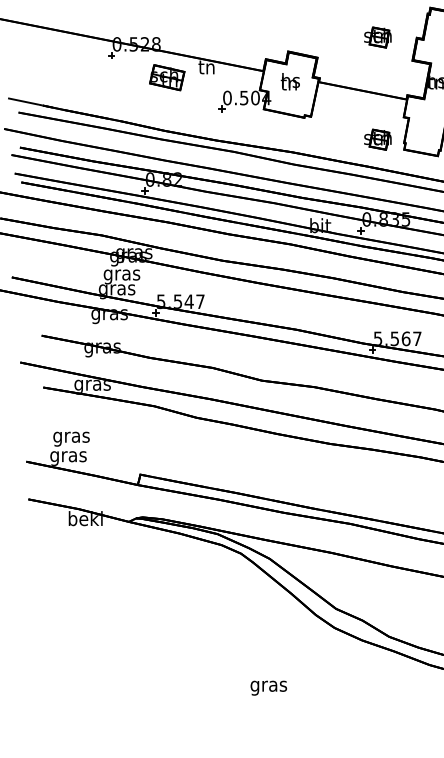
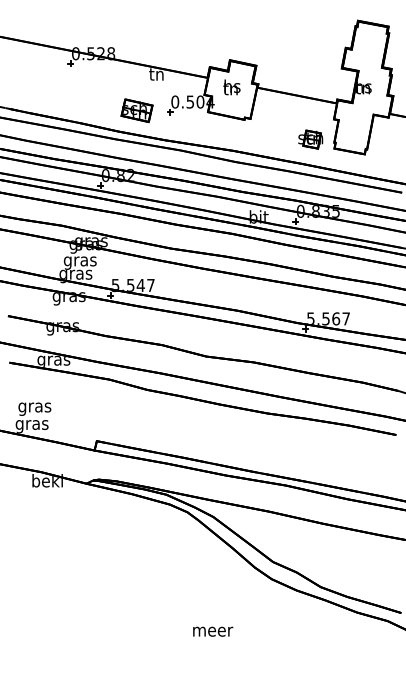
part: (377, 37) -> (310, 47), removed
part: (166, 77) -> (136, 110), moved
text: (269, 688) -> (213, 633), gras -> meer

